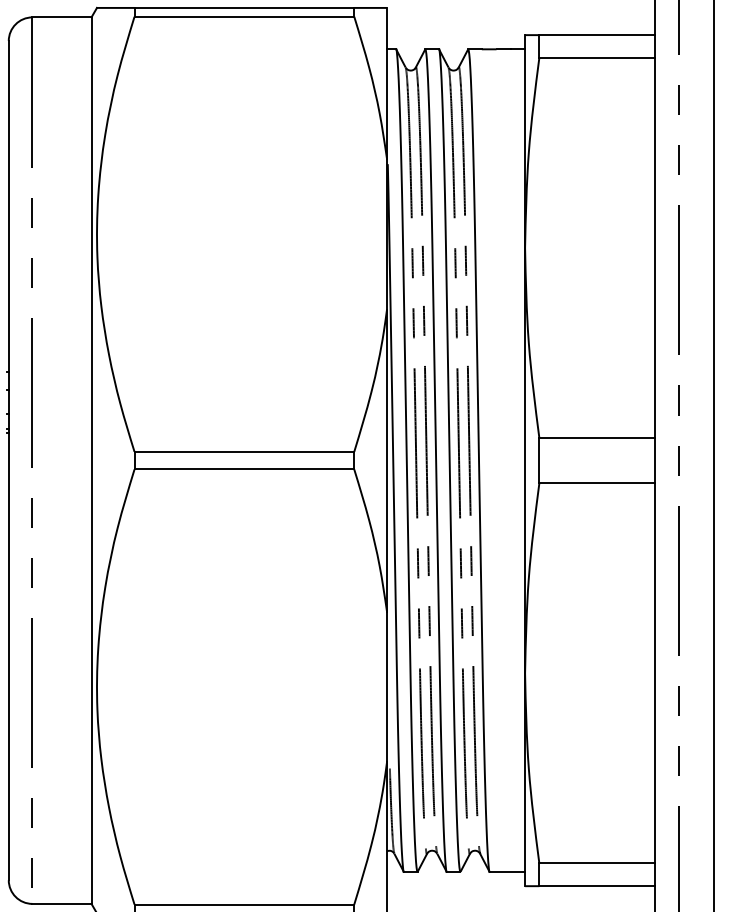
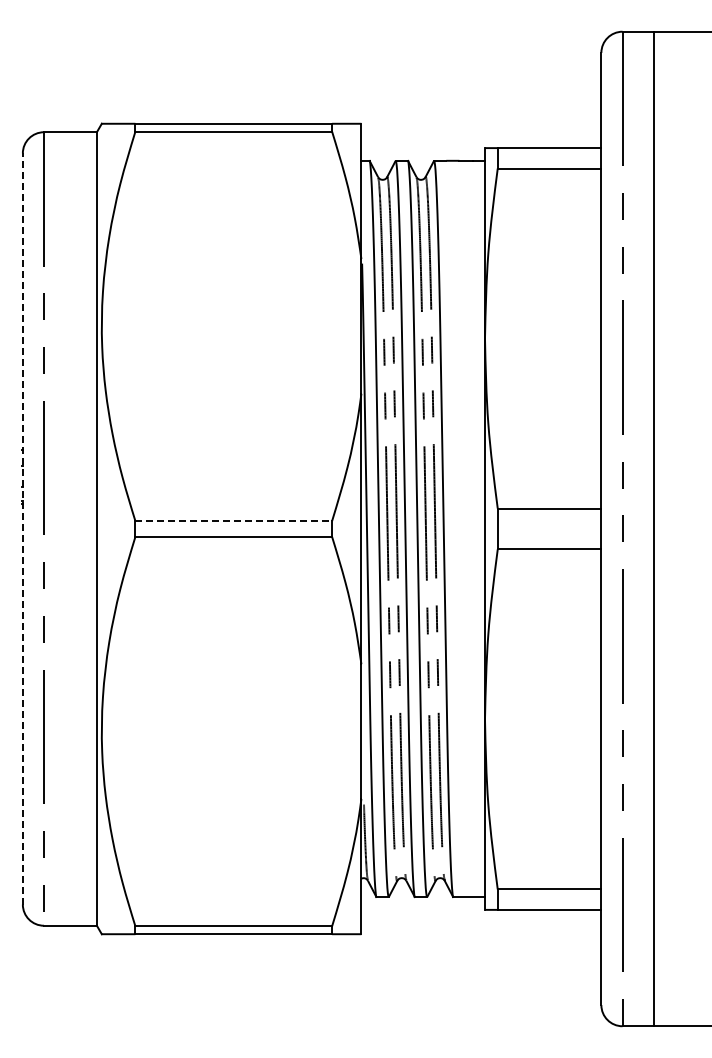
line: (245, 452) -> (234, 521), solid -> dashed
line: (8, 461) -> (22, 529), solid -> dashed

